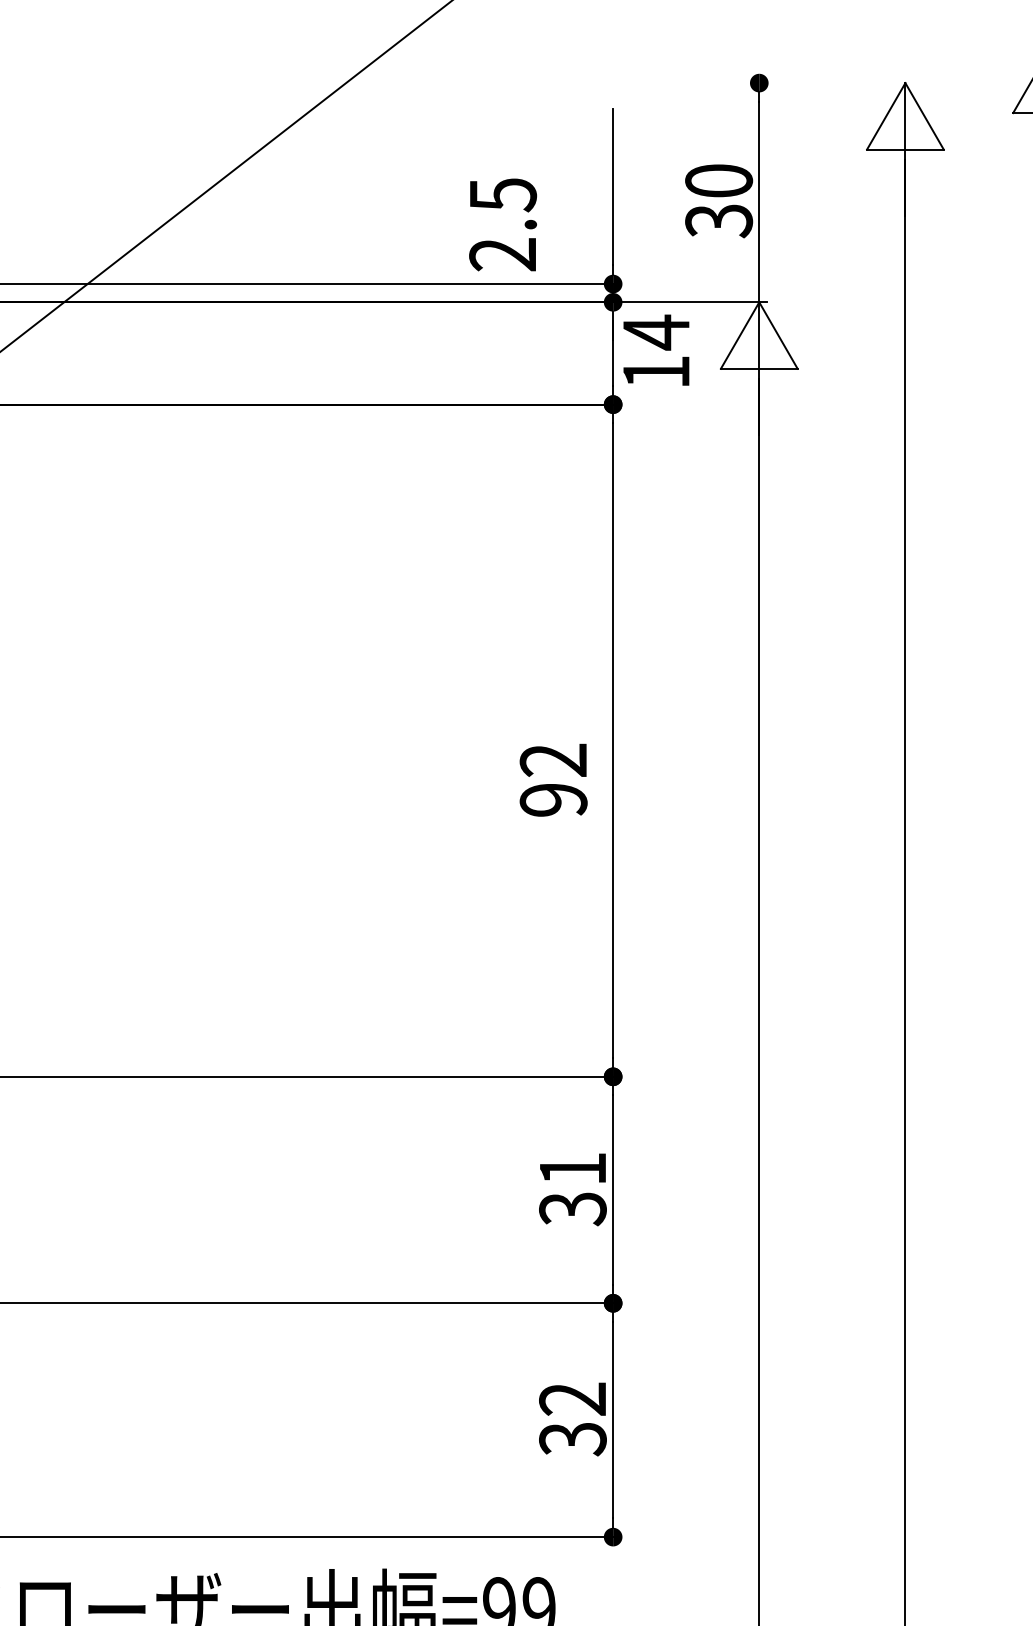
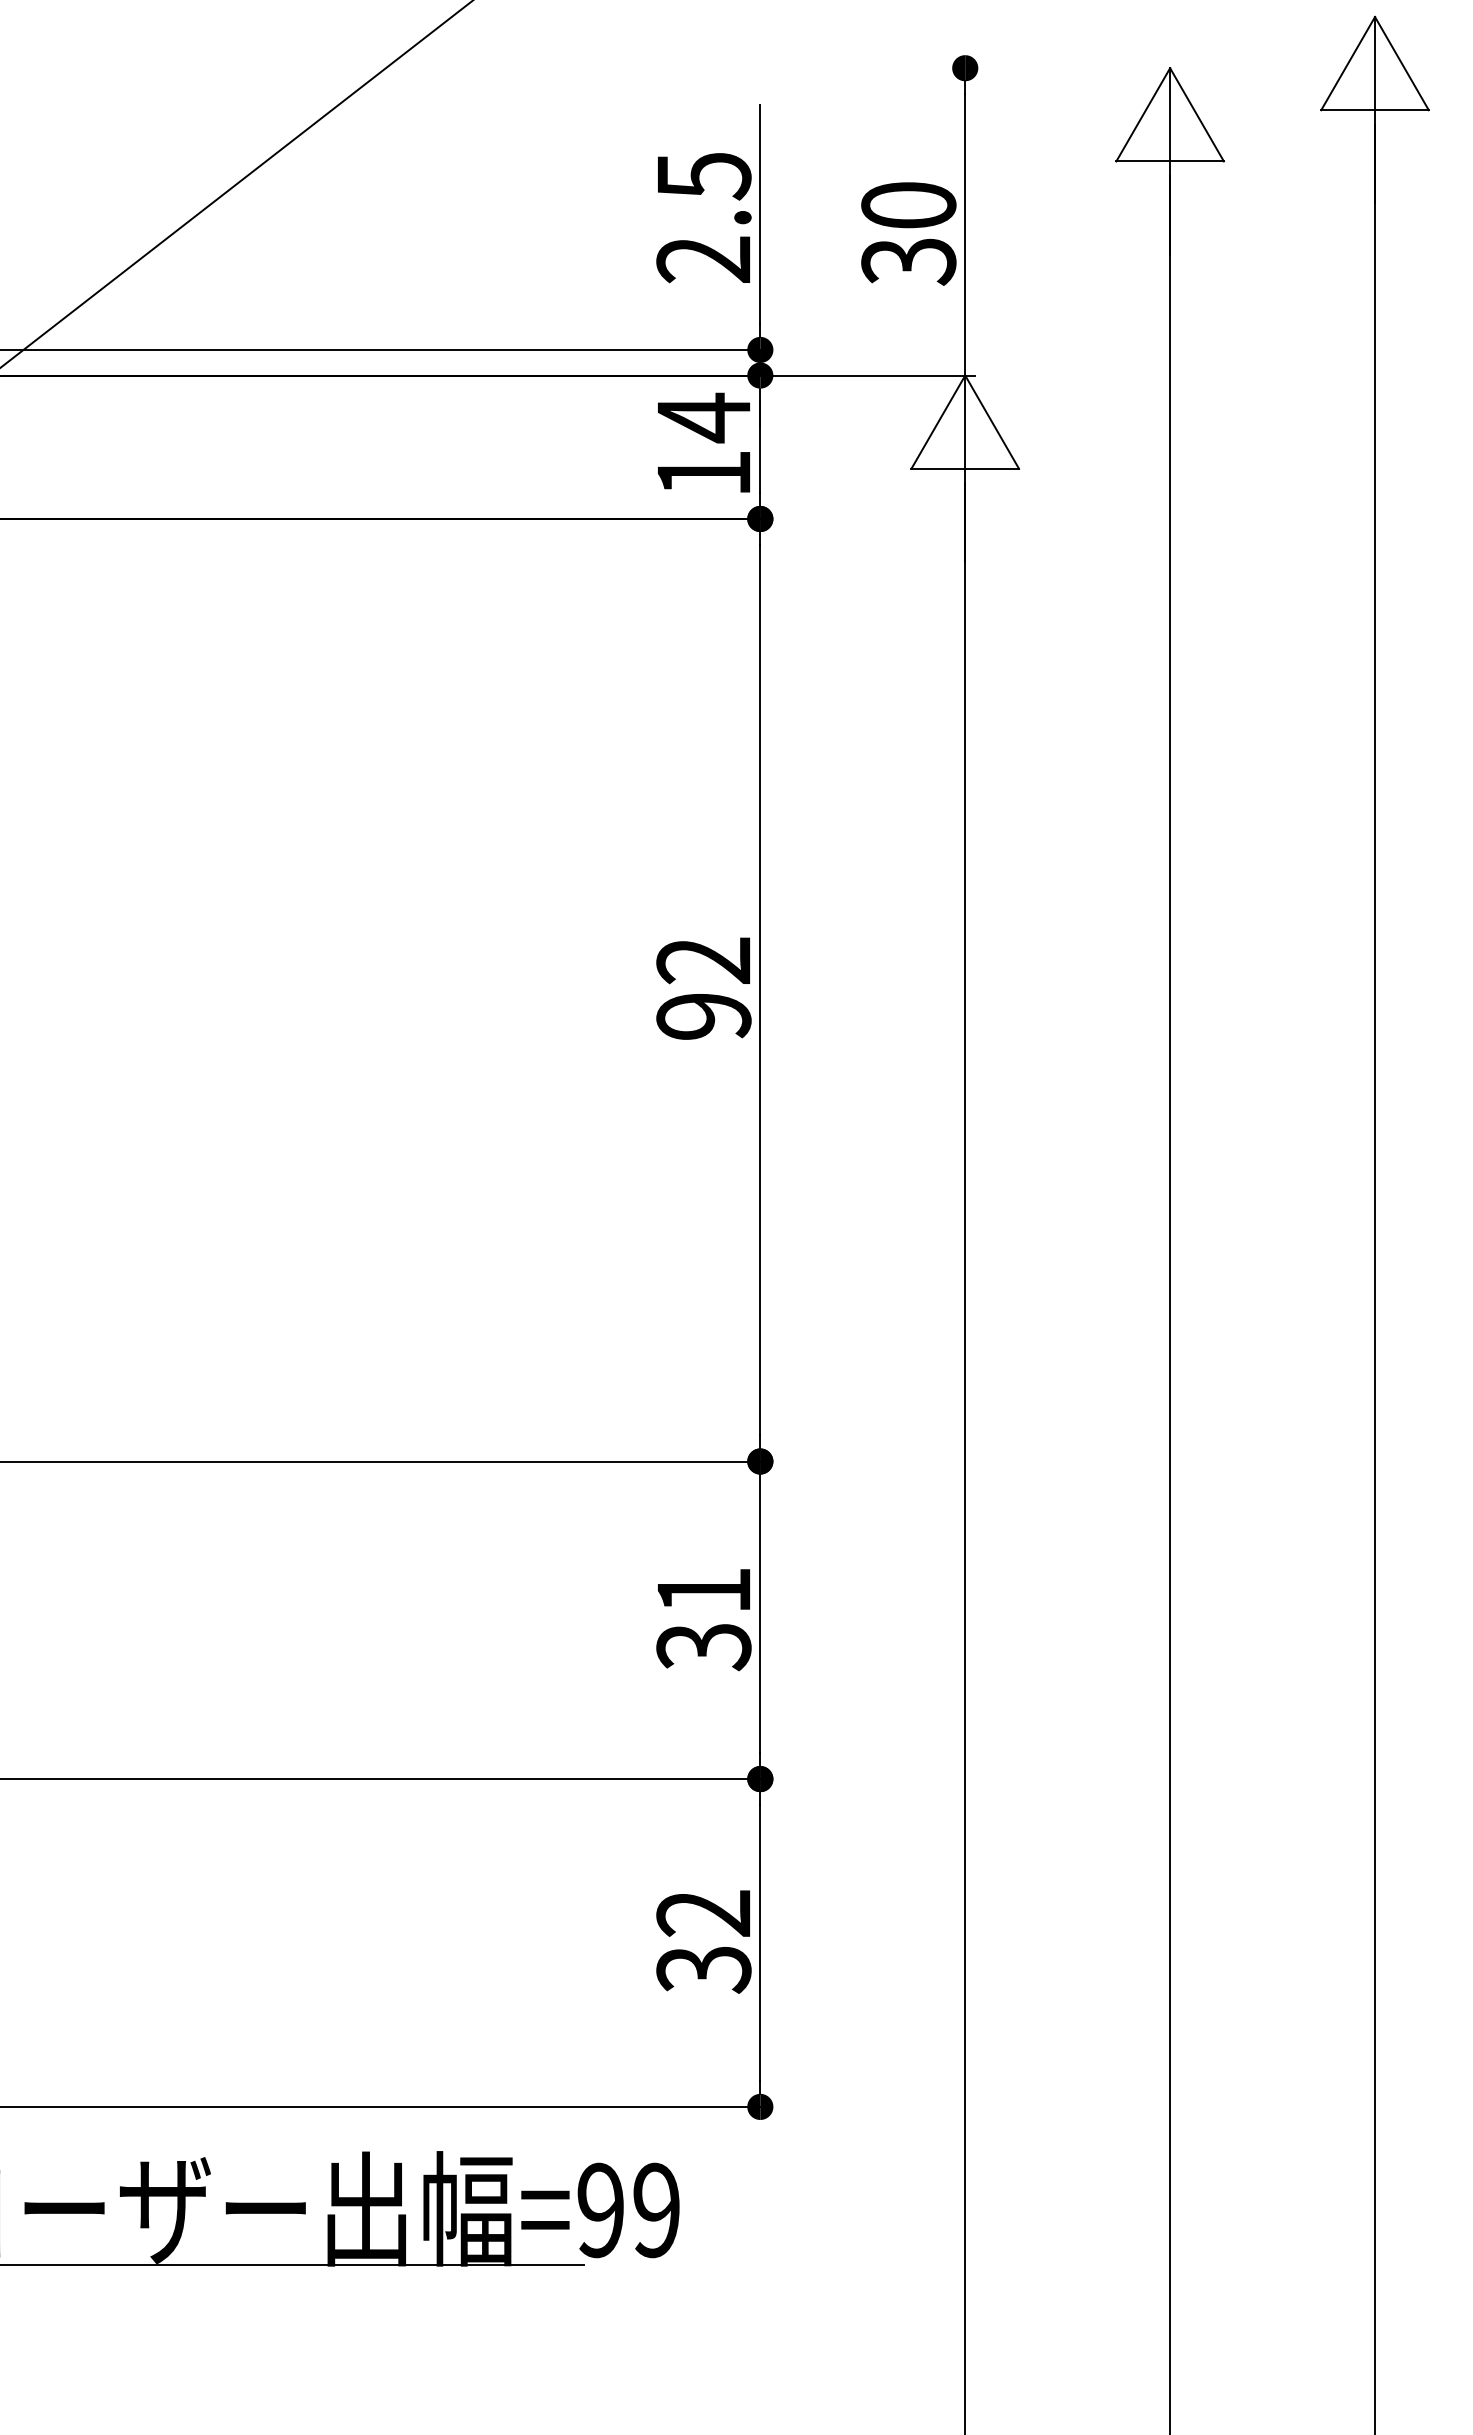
text: (502, 225) -> (703, 218), moved
text: (656, 350) -> (703, 442), moved
text: (553, 780) -> (703, 988), moved

